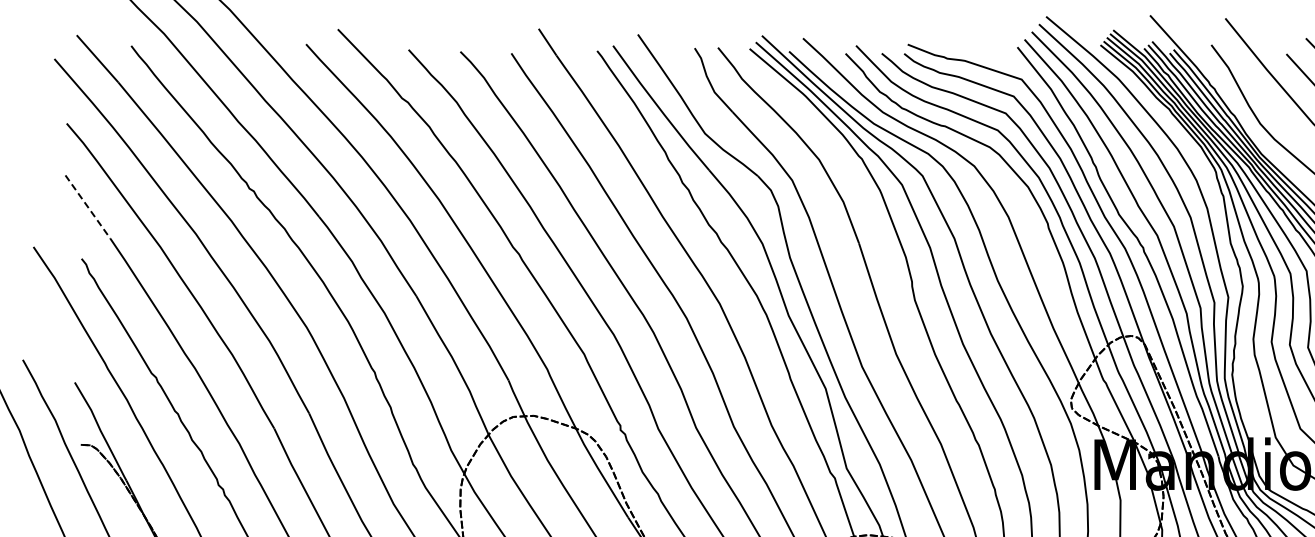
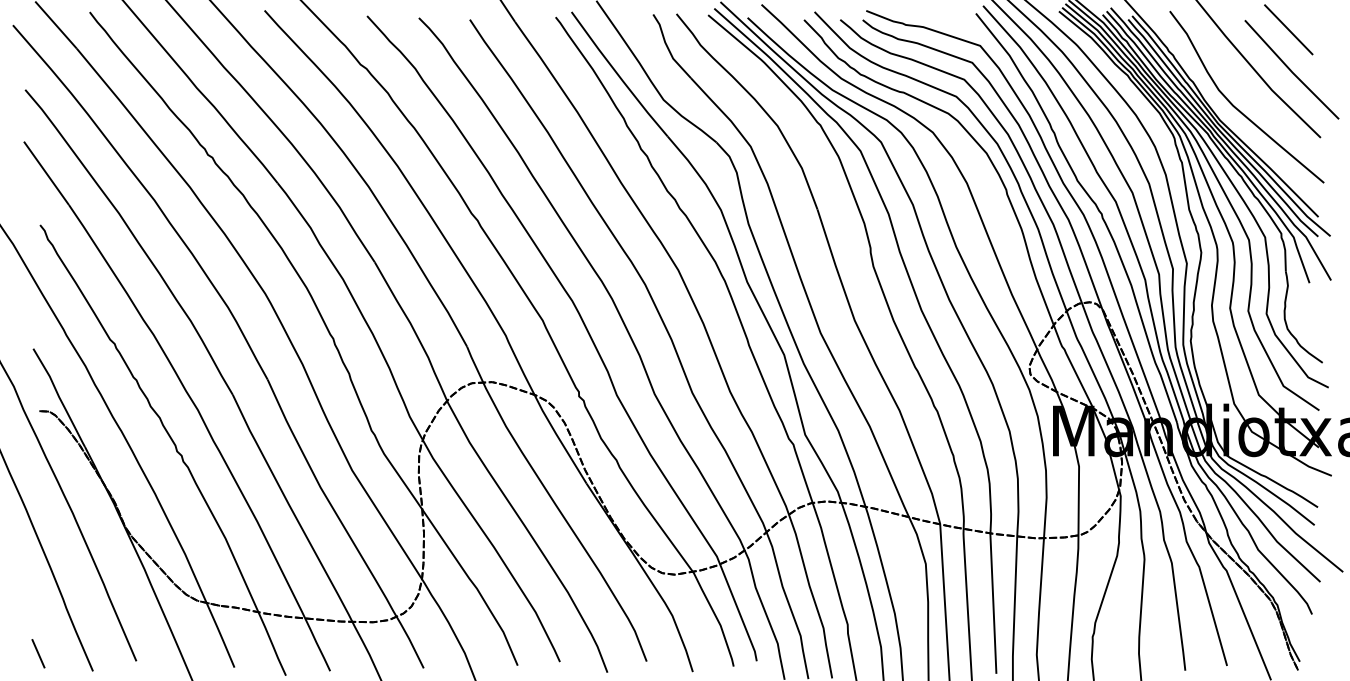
line: (87, 207) -> (46, 173), dashed -> solid

